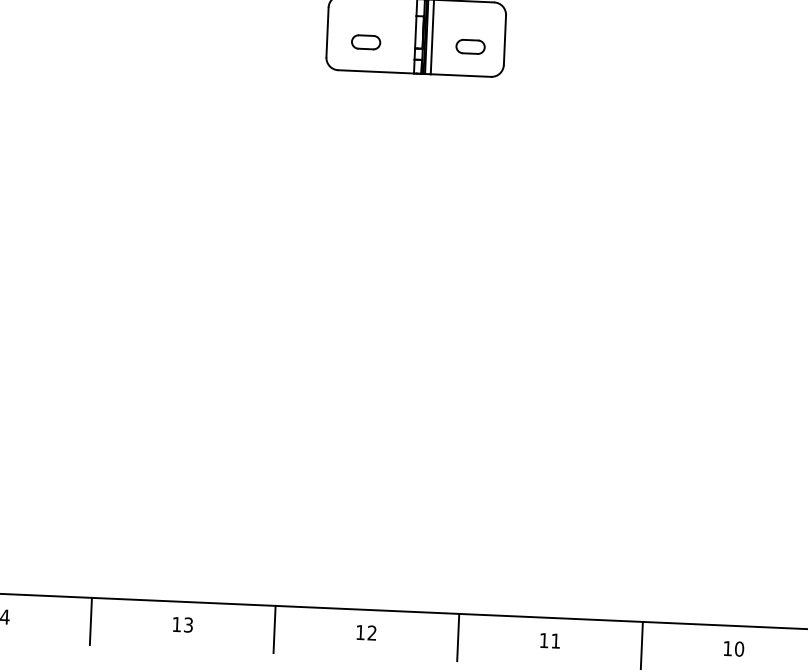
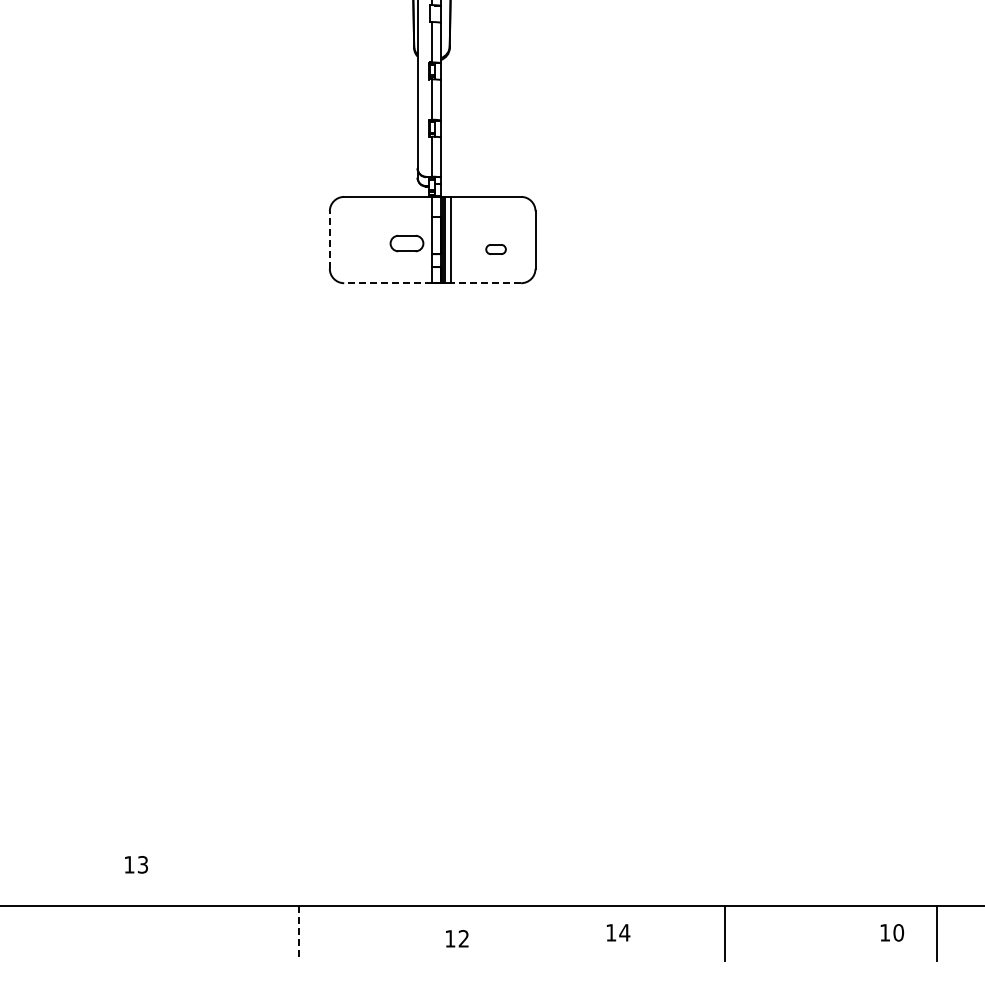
line: (327, 32) -> (329, 240), solid -> dashed
part: (365, 42) -> (406, 243), moved
part: (470, 46) -> (495, 249), size x0.6
line: (376, 72) -> (388, 283), solid -> dashed
line: (461, 75) -> (486, 283), solid -> dashed
line: (90, 621) -> (85, 933), removed
text: (182, 624) -> (136, 864), moved
line: (274, 630) -> (298, 934), solid -> dashed
text: (366, 632) -> (457, 938), moved
line: (458, 637) -> (511, 933), removed
text: (555, 640) -> (624, 932), 11 -> 14
text: (734, 648) -> (892, 932), moved

